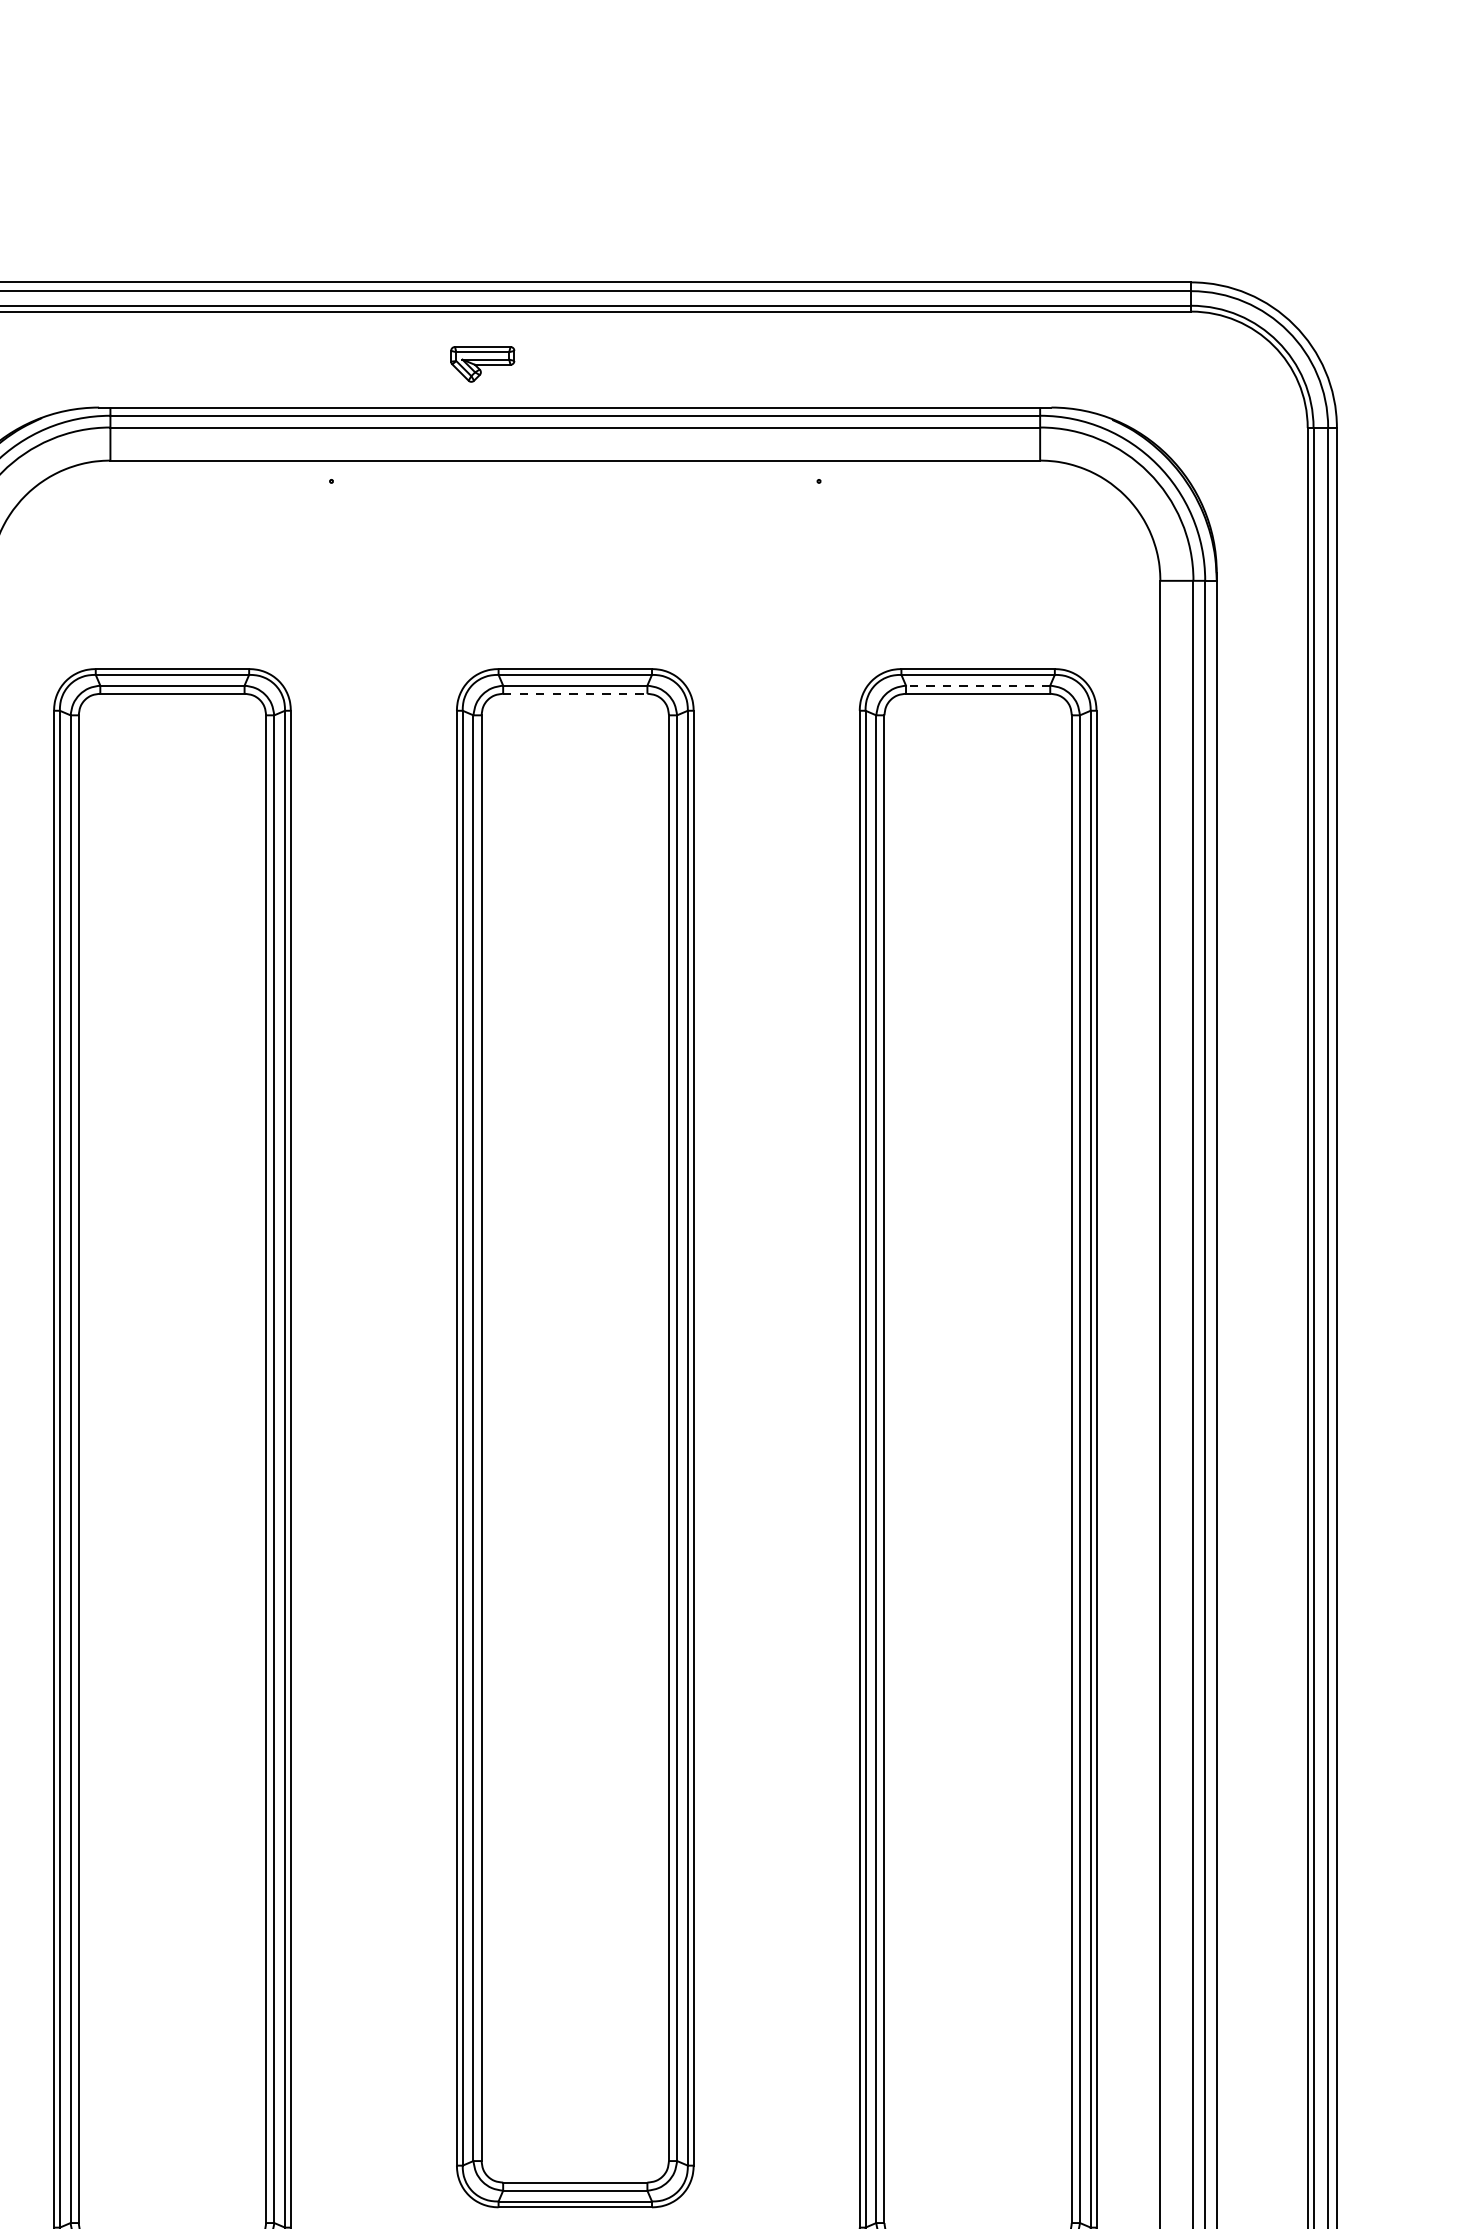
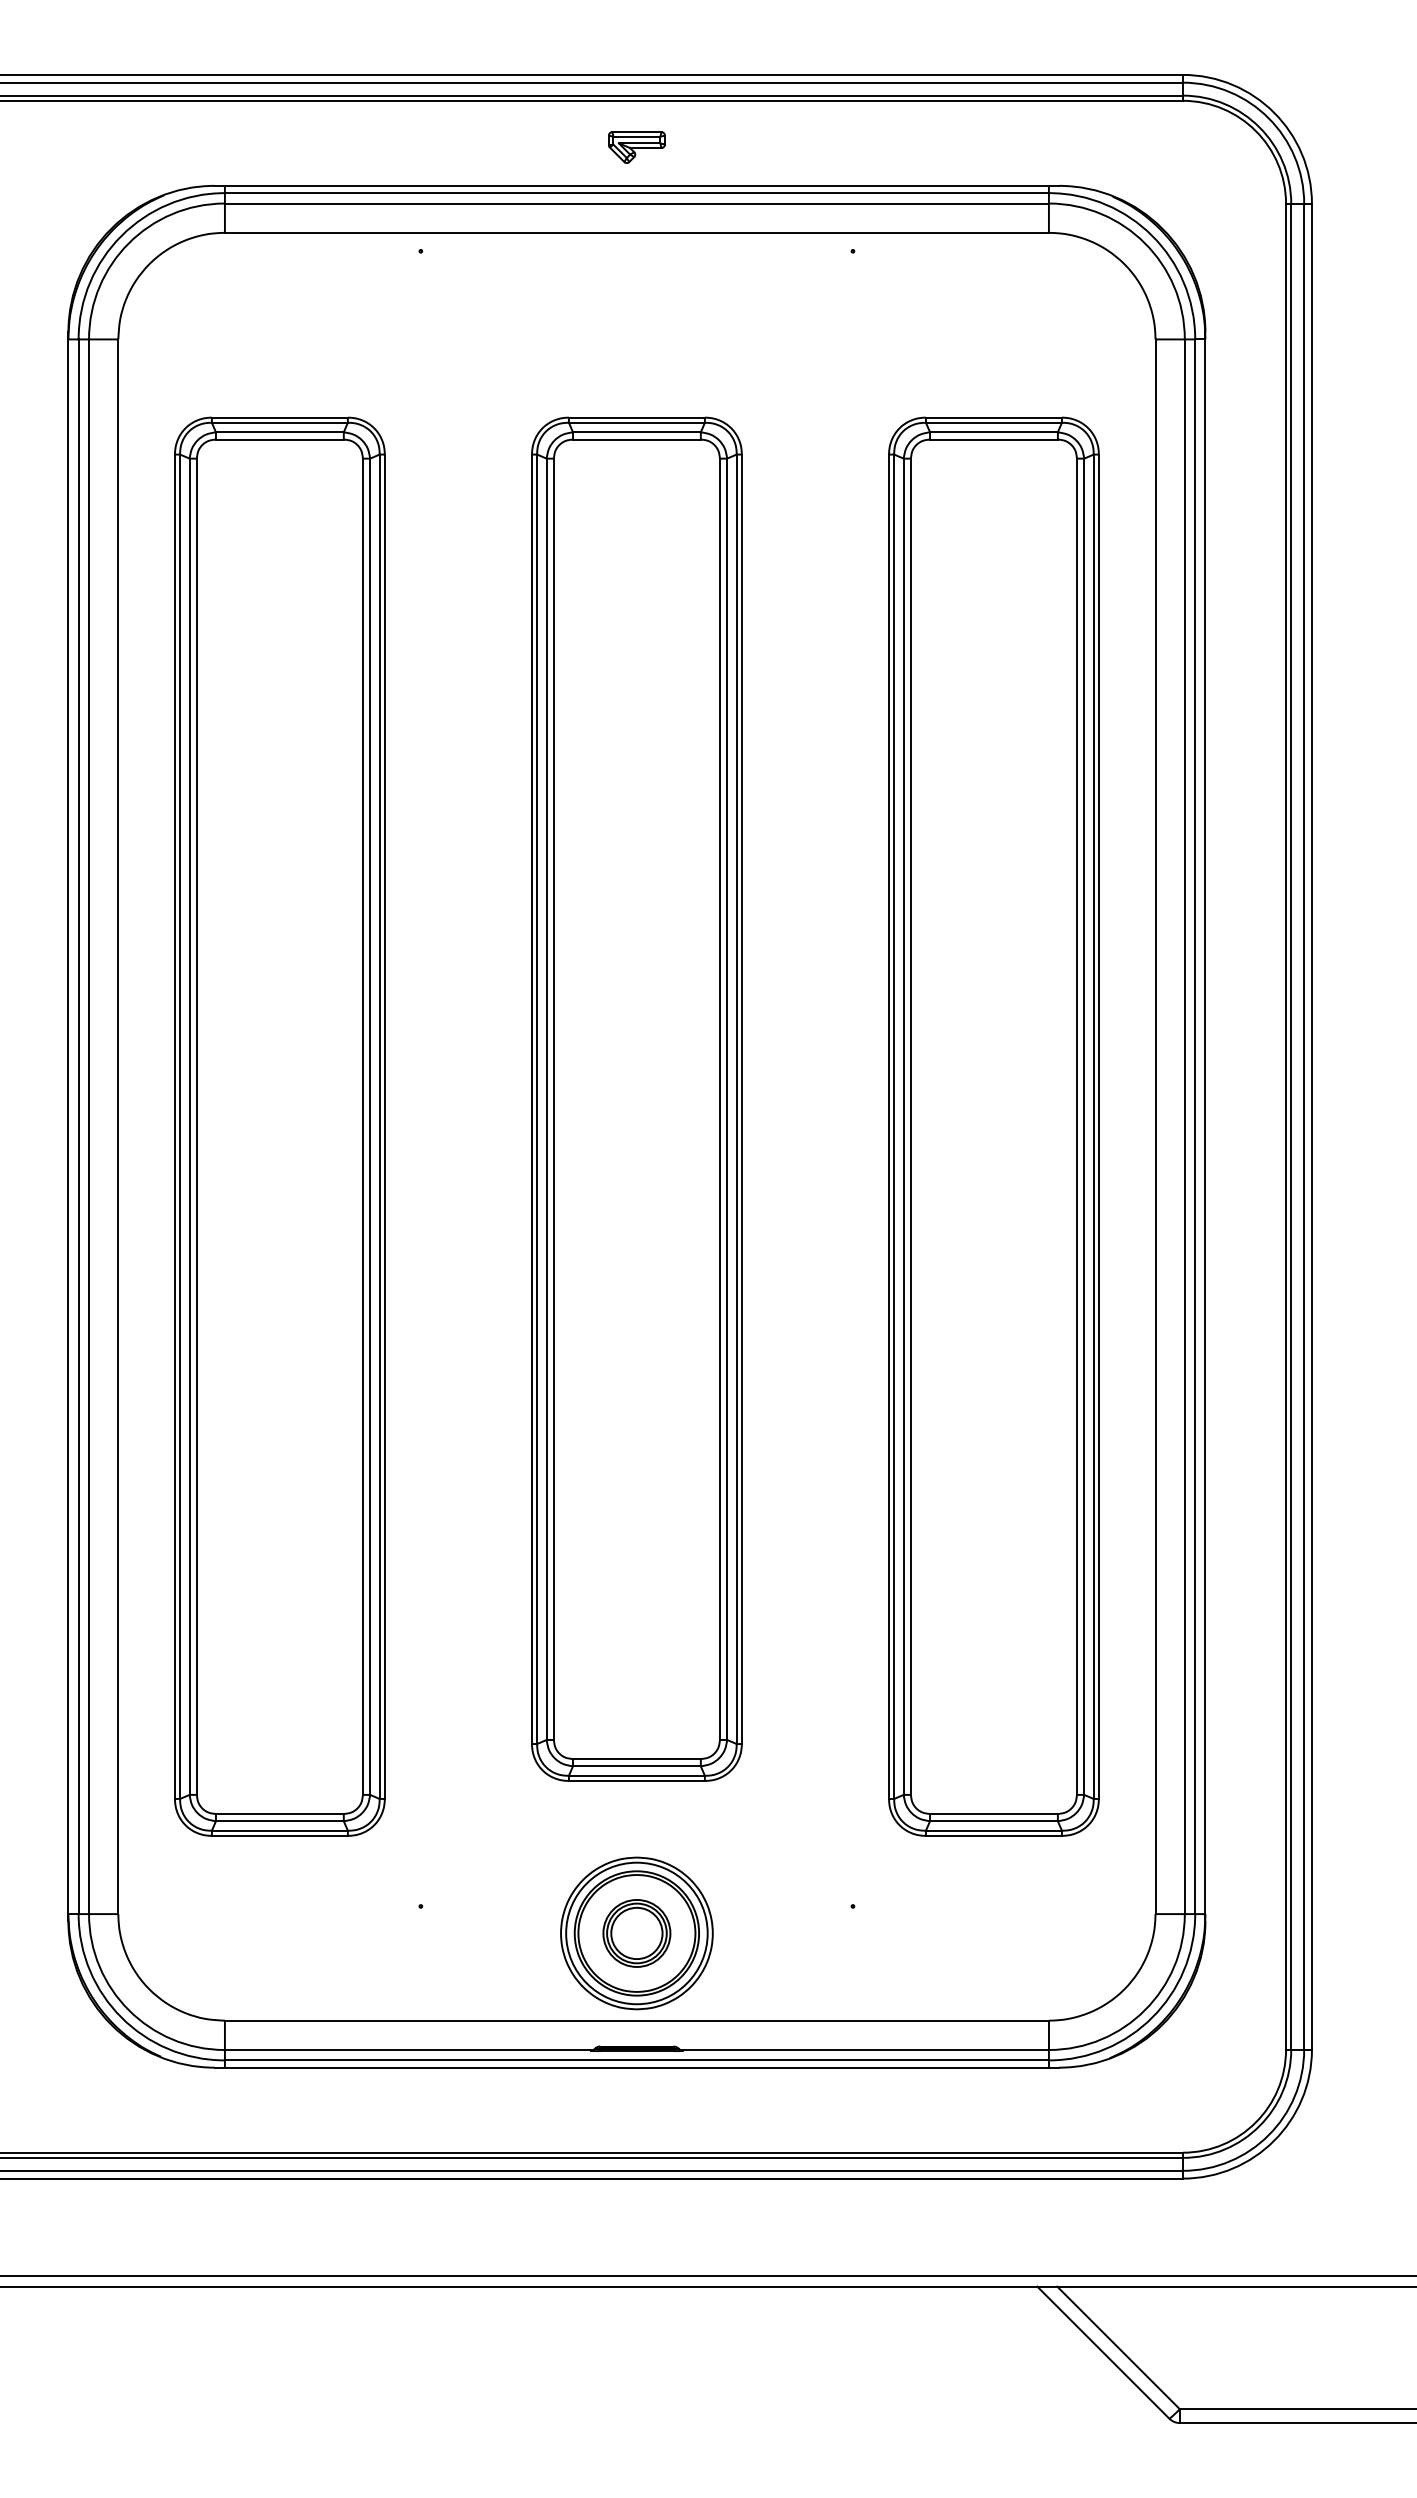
part: (482, 364) -> (636, 147), moved
line: (977, 685) -> (993, 432), dashed -> solid
line: (574, 693) -> (636, 439), dashed -> solid

